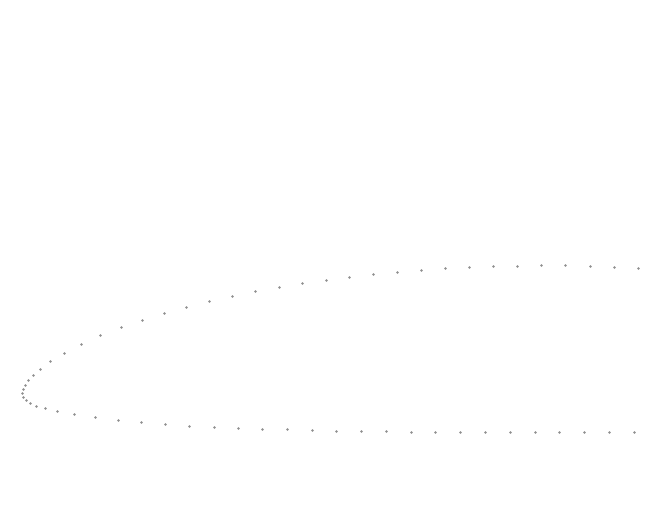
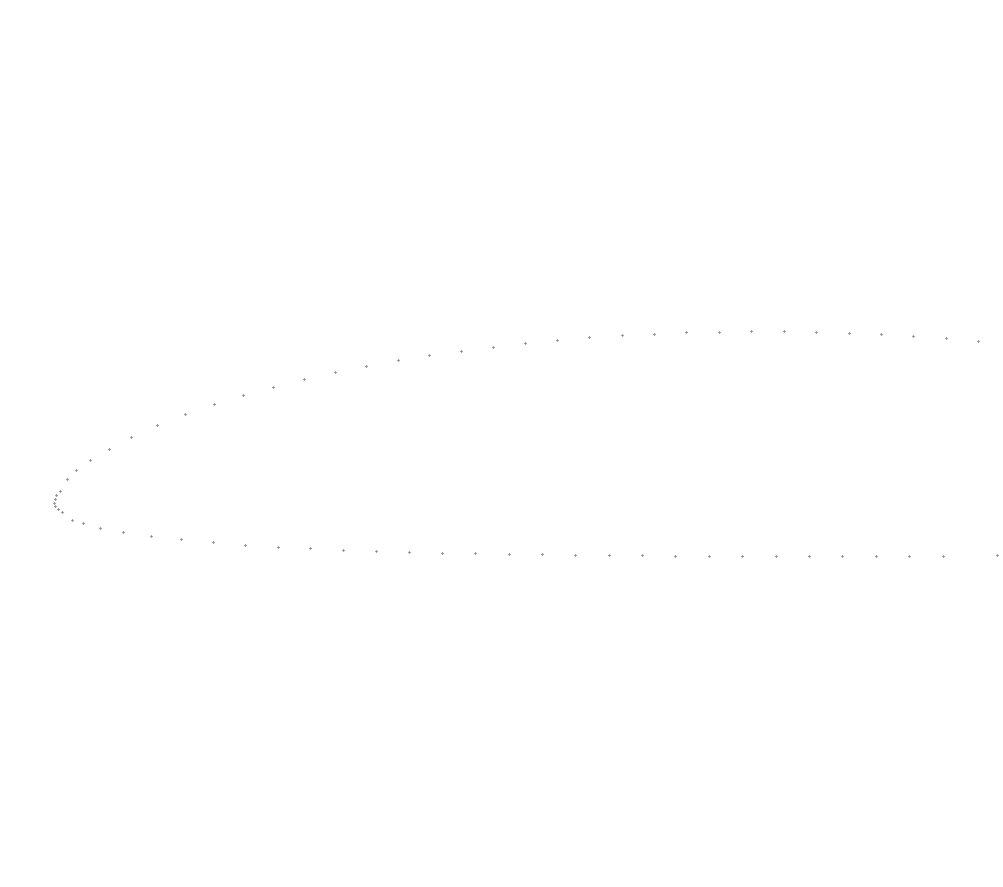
part: (25, 391) -> (57, 501), size x0.7

